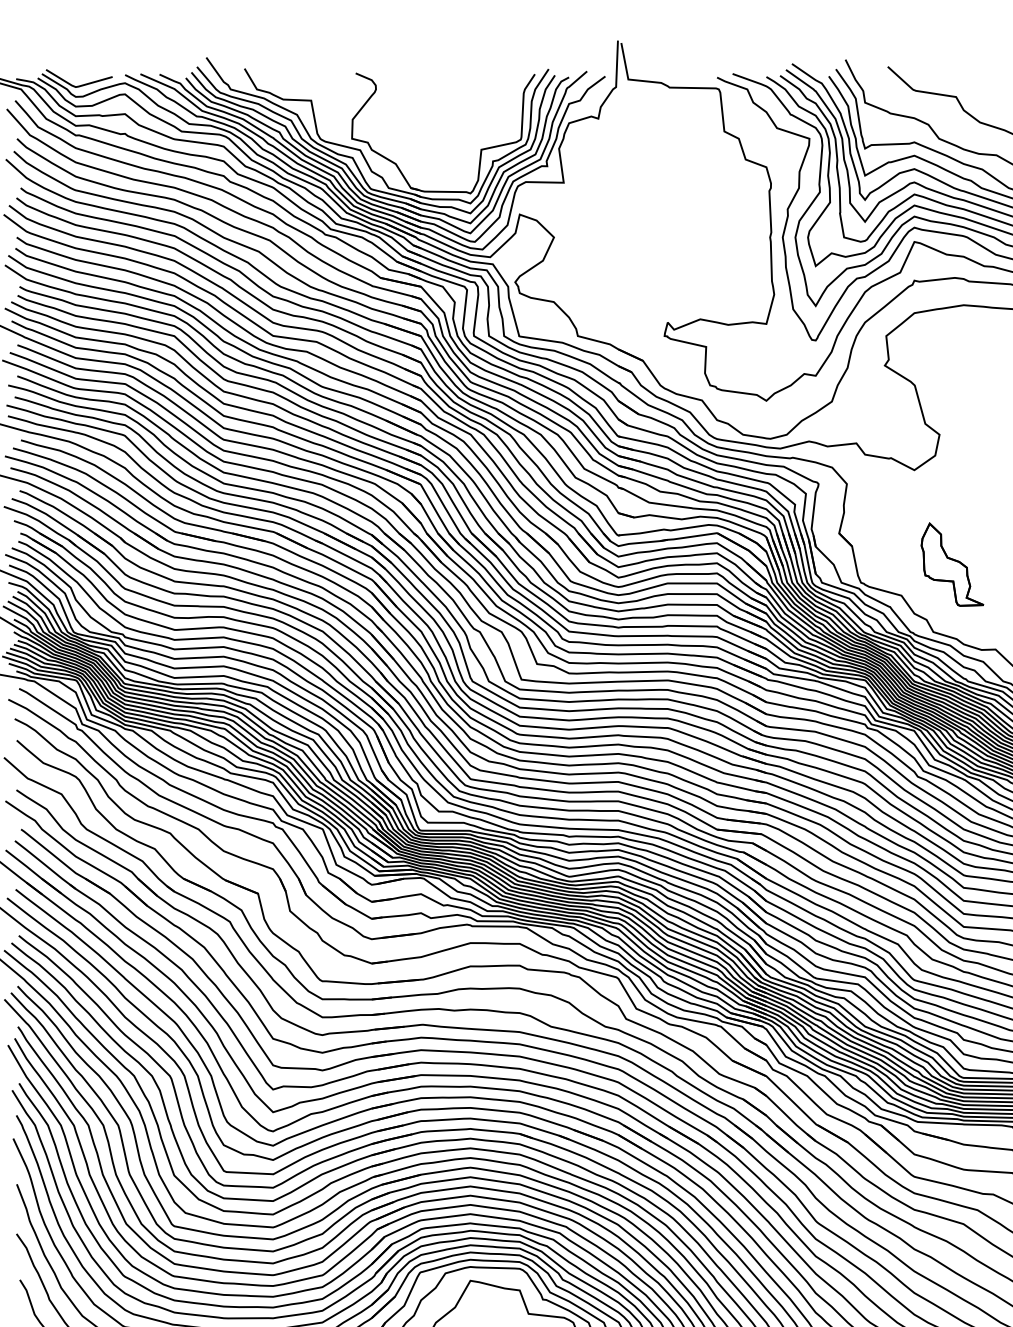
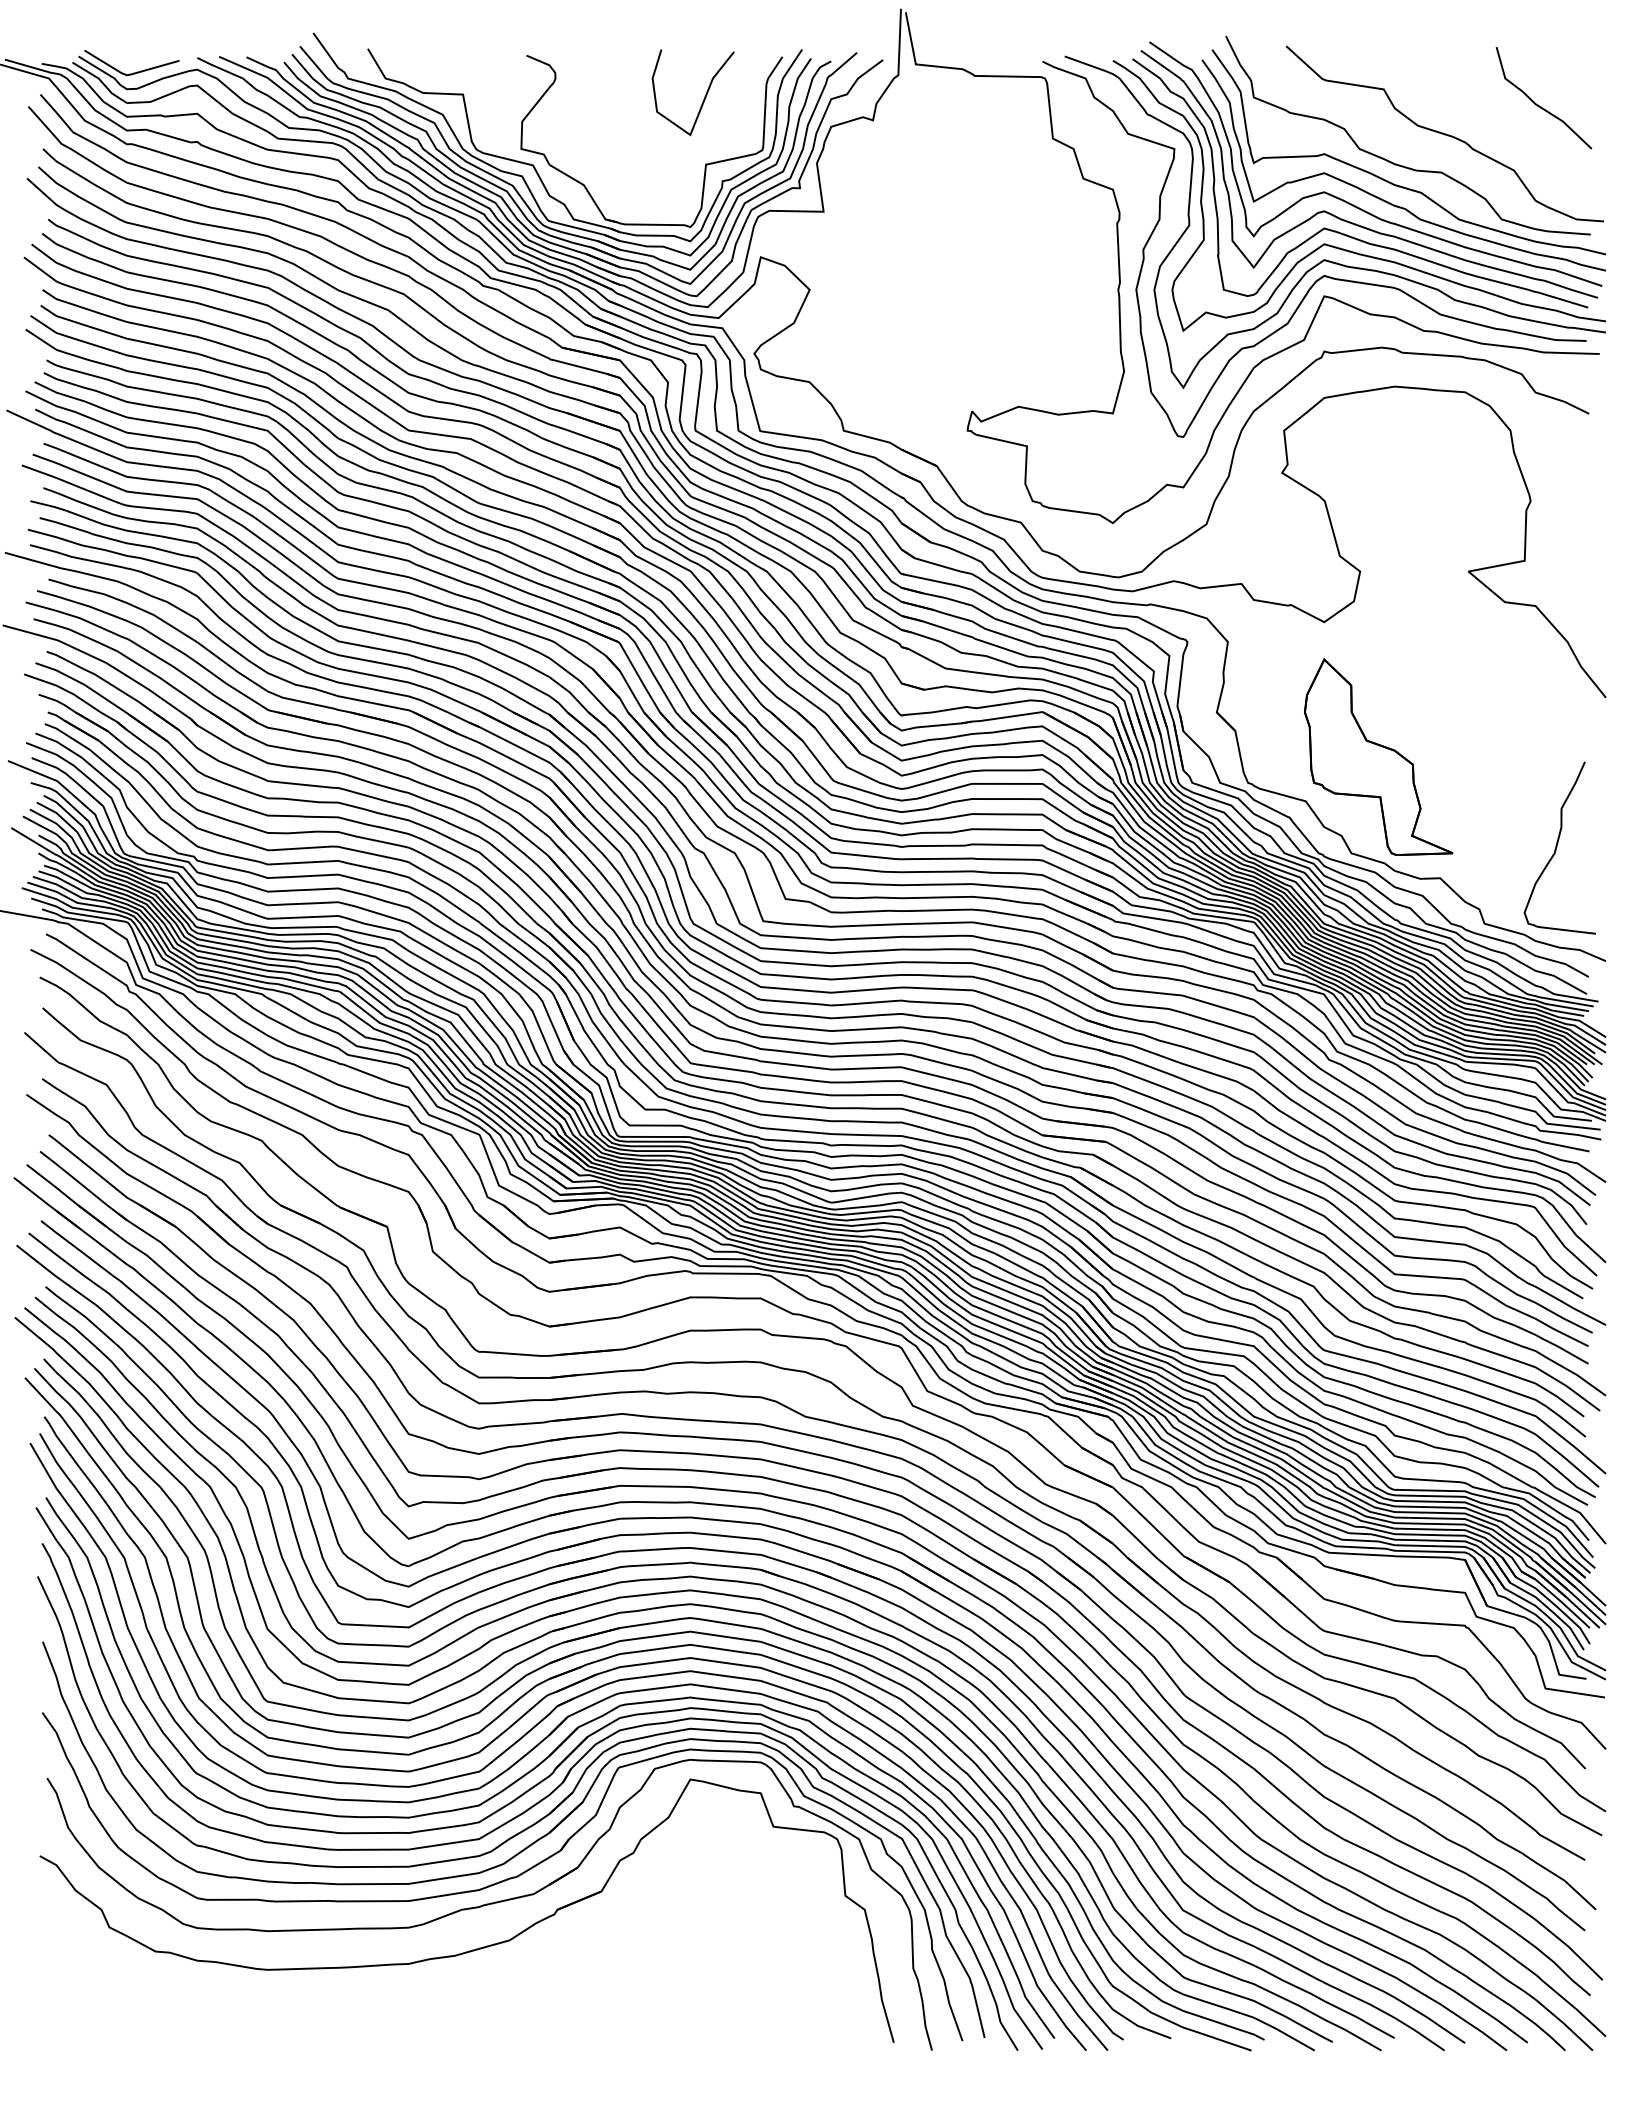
curve: (480, 102) -> (704, 96), added
part: (952, 564) -> (1378, 756), size x1.67

